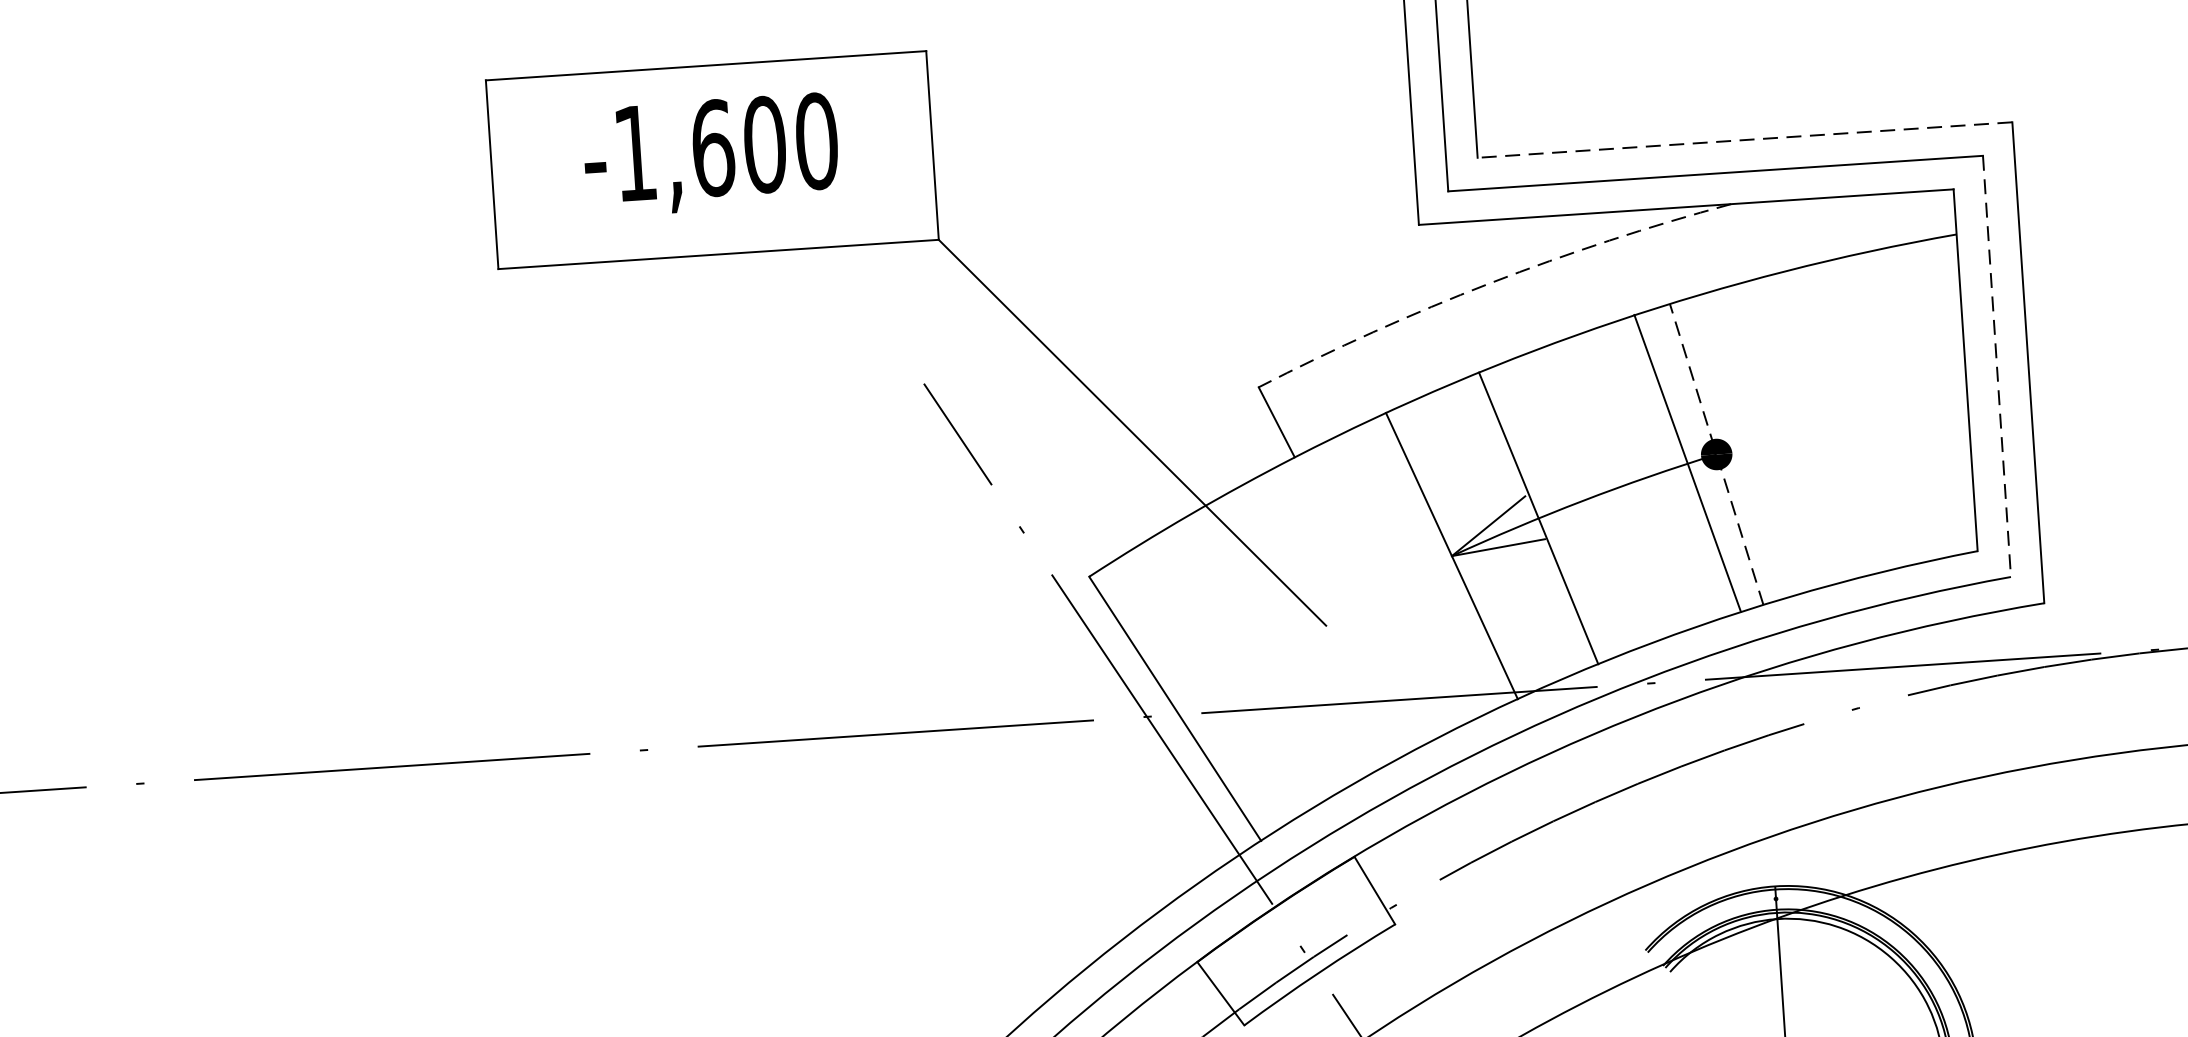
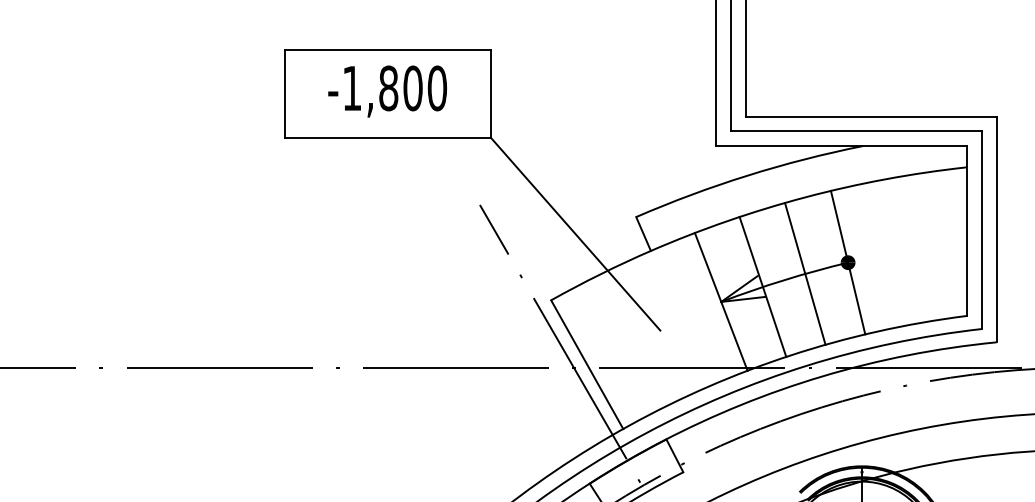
line: (1743, 139) -> (870, 116), dashed -> solid
text: (712, 148) -> (388, 88), -1,600 -> -1,800
arc: (1489, 282) -> (747, 175), dashed -> solid
line: (1996, 367) -> (981, 230), dashed -> solid
line: (1717, 454) -> (848, 262), dashed -> solid
line: (1688, 462) -> (805, 273), moved

